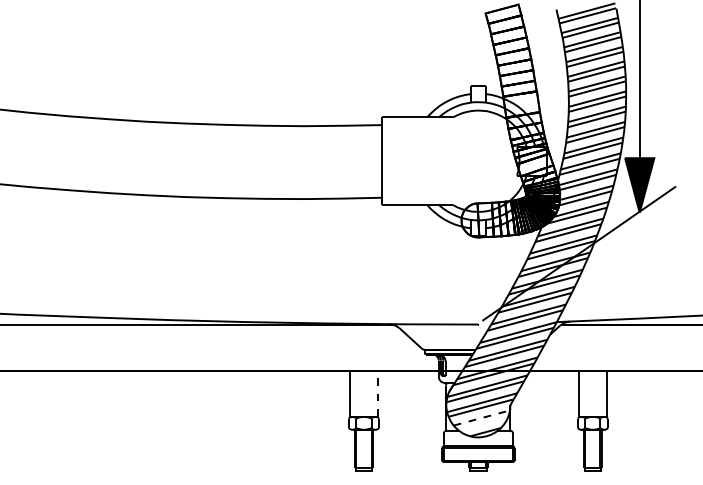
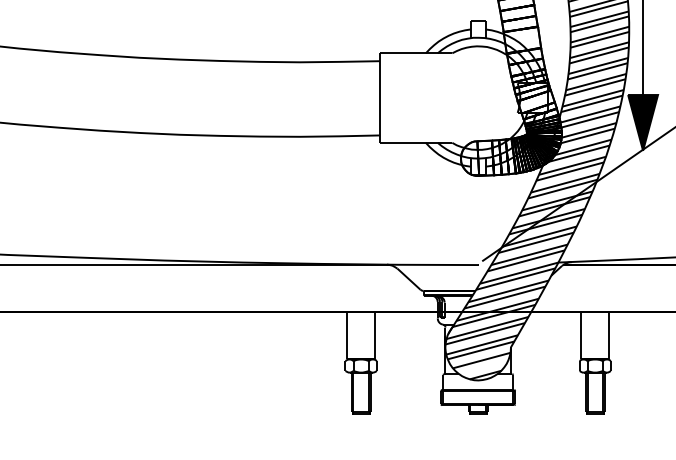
line: (377, 393) -> (375, 335), dashed -> solid
line: (482, 417) -> (482, 360), dashed -> solid

